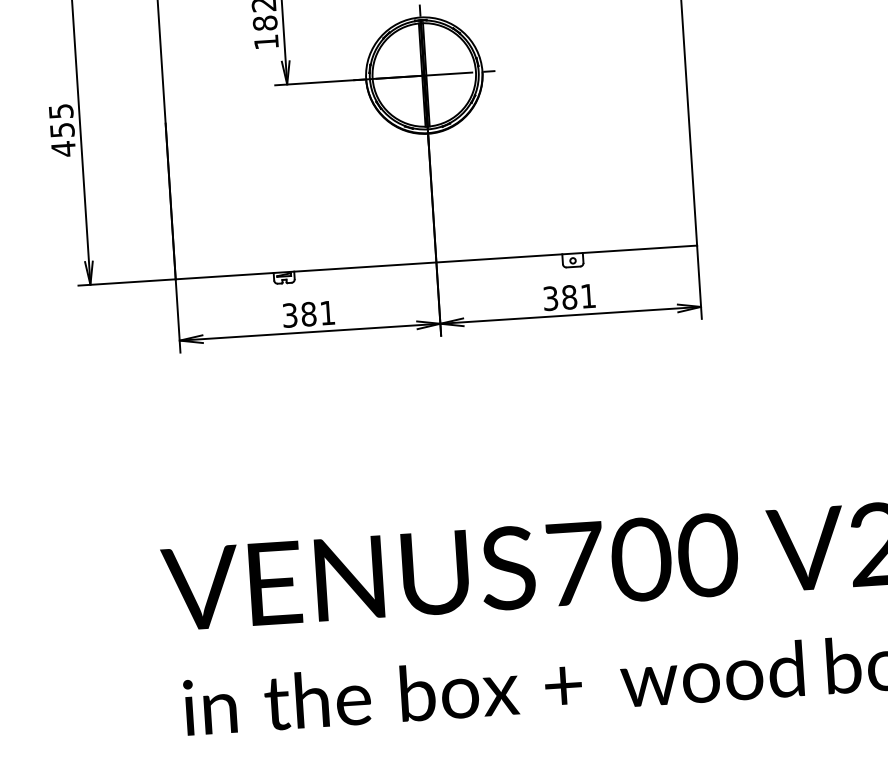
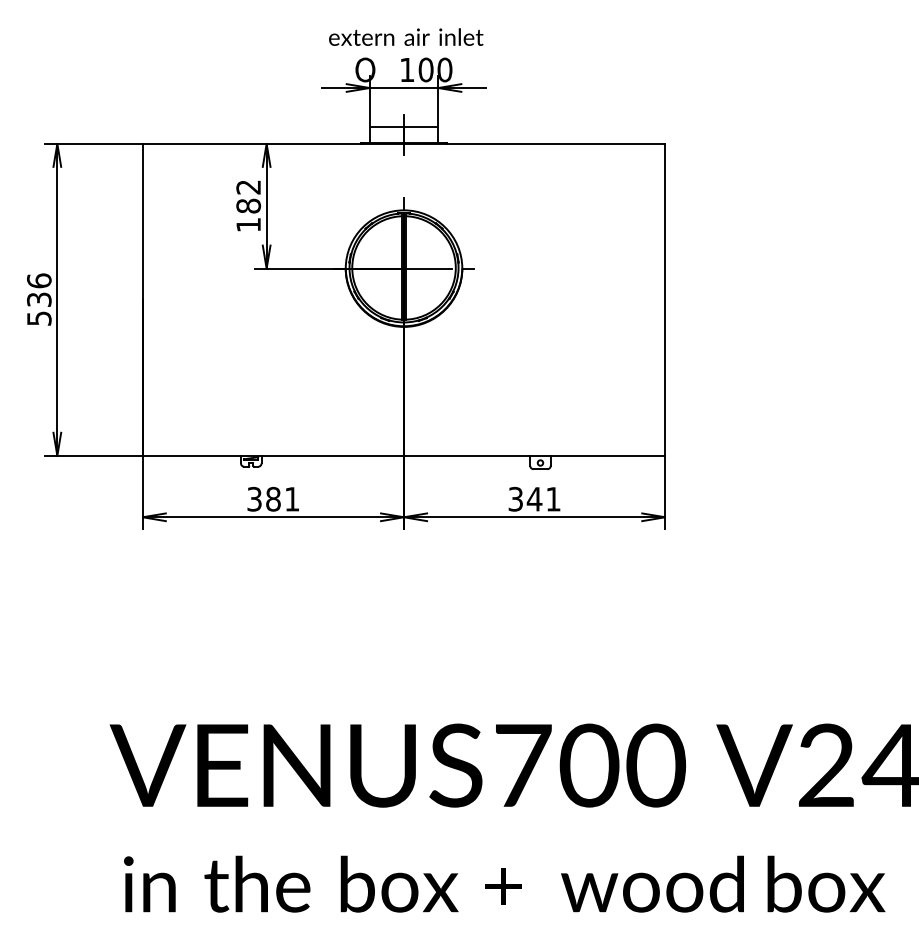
text: (62, 129) -> (39, 299), 455 -> 536
text: (569, 296) -> (534, 498), 381 -> 341

